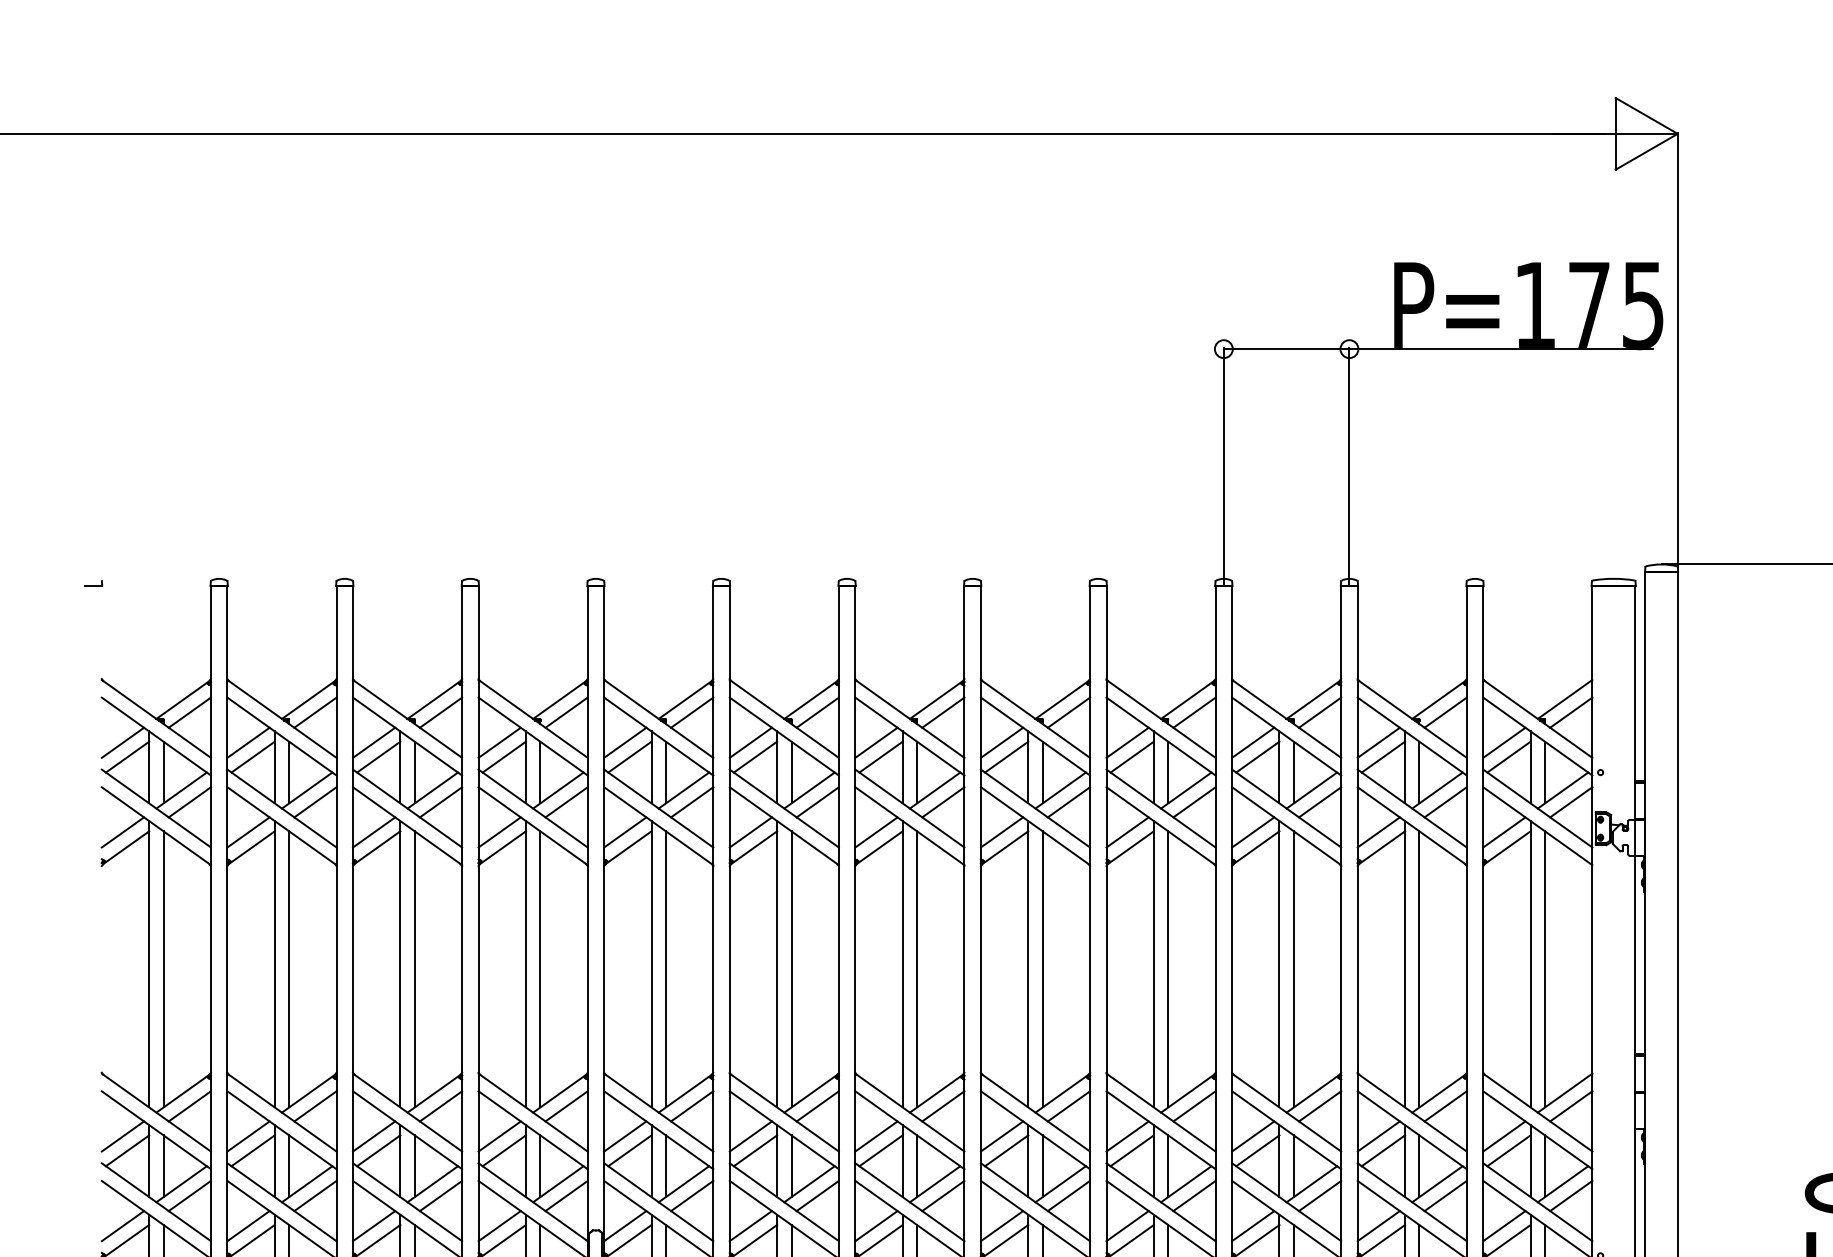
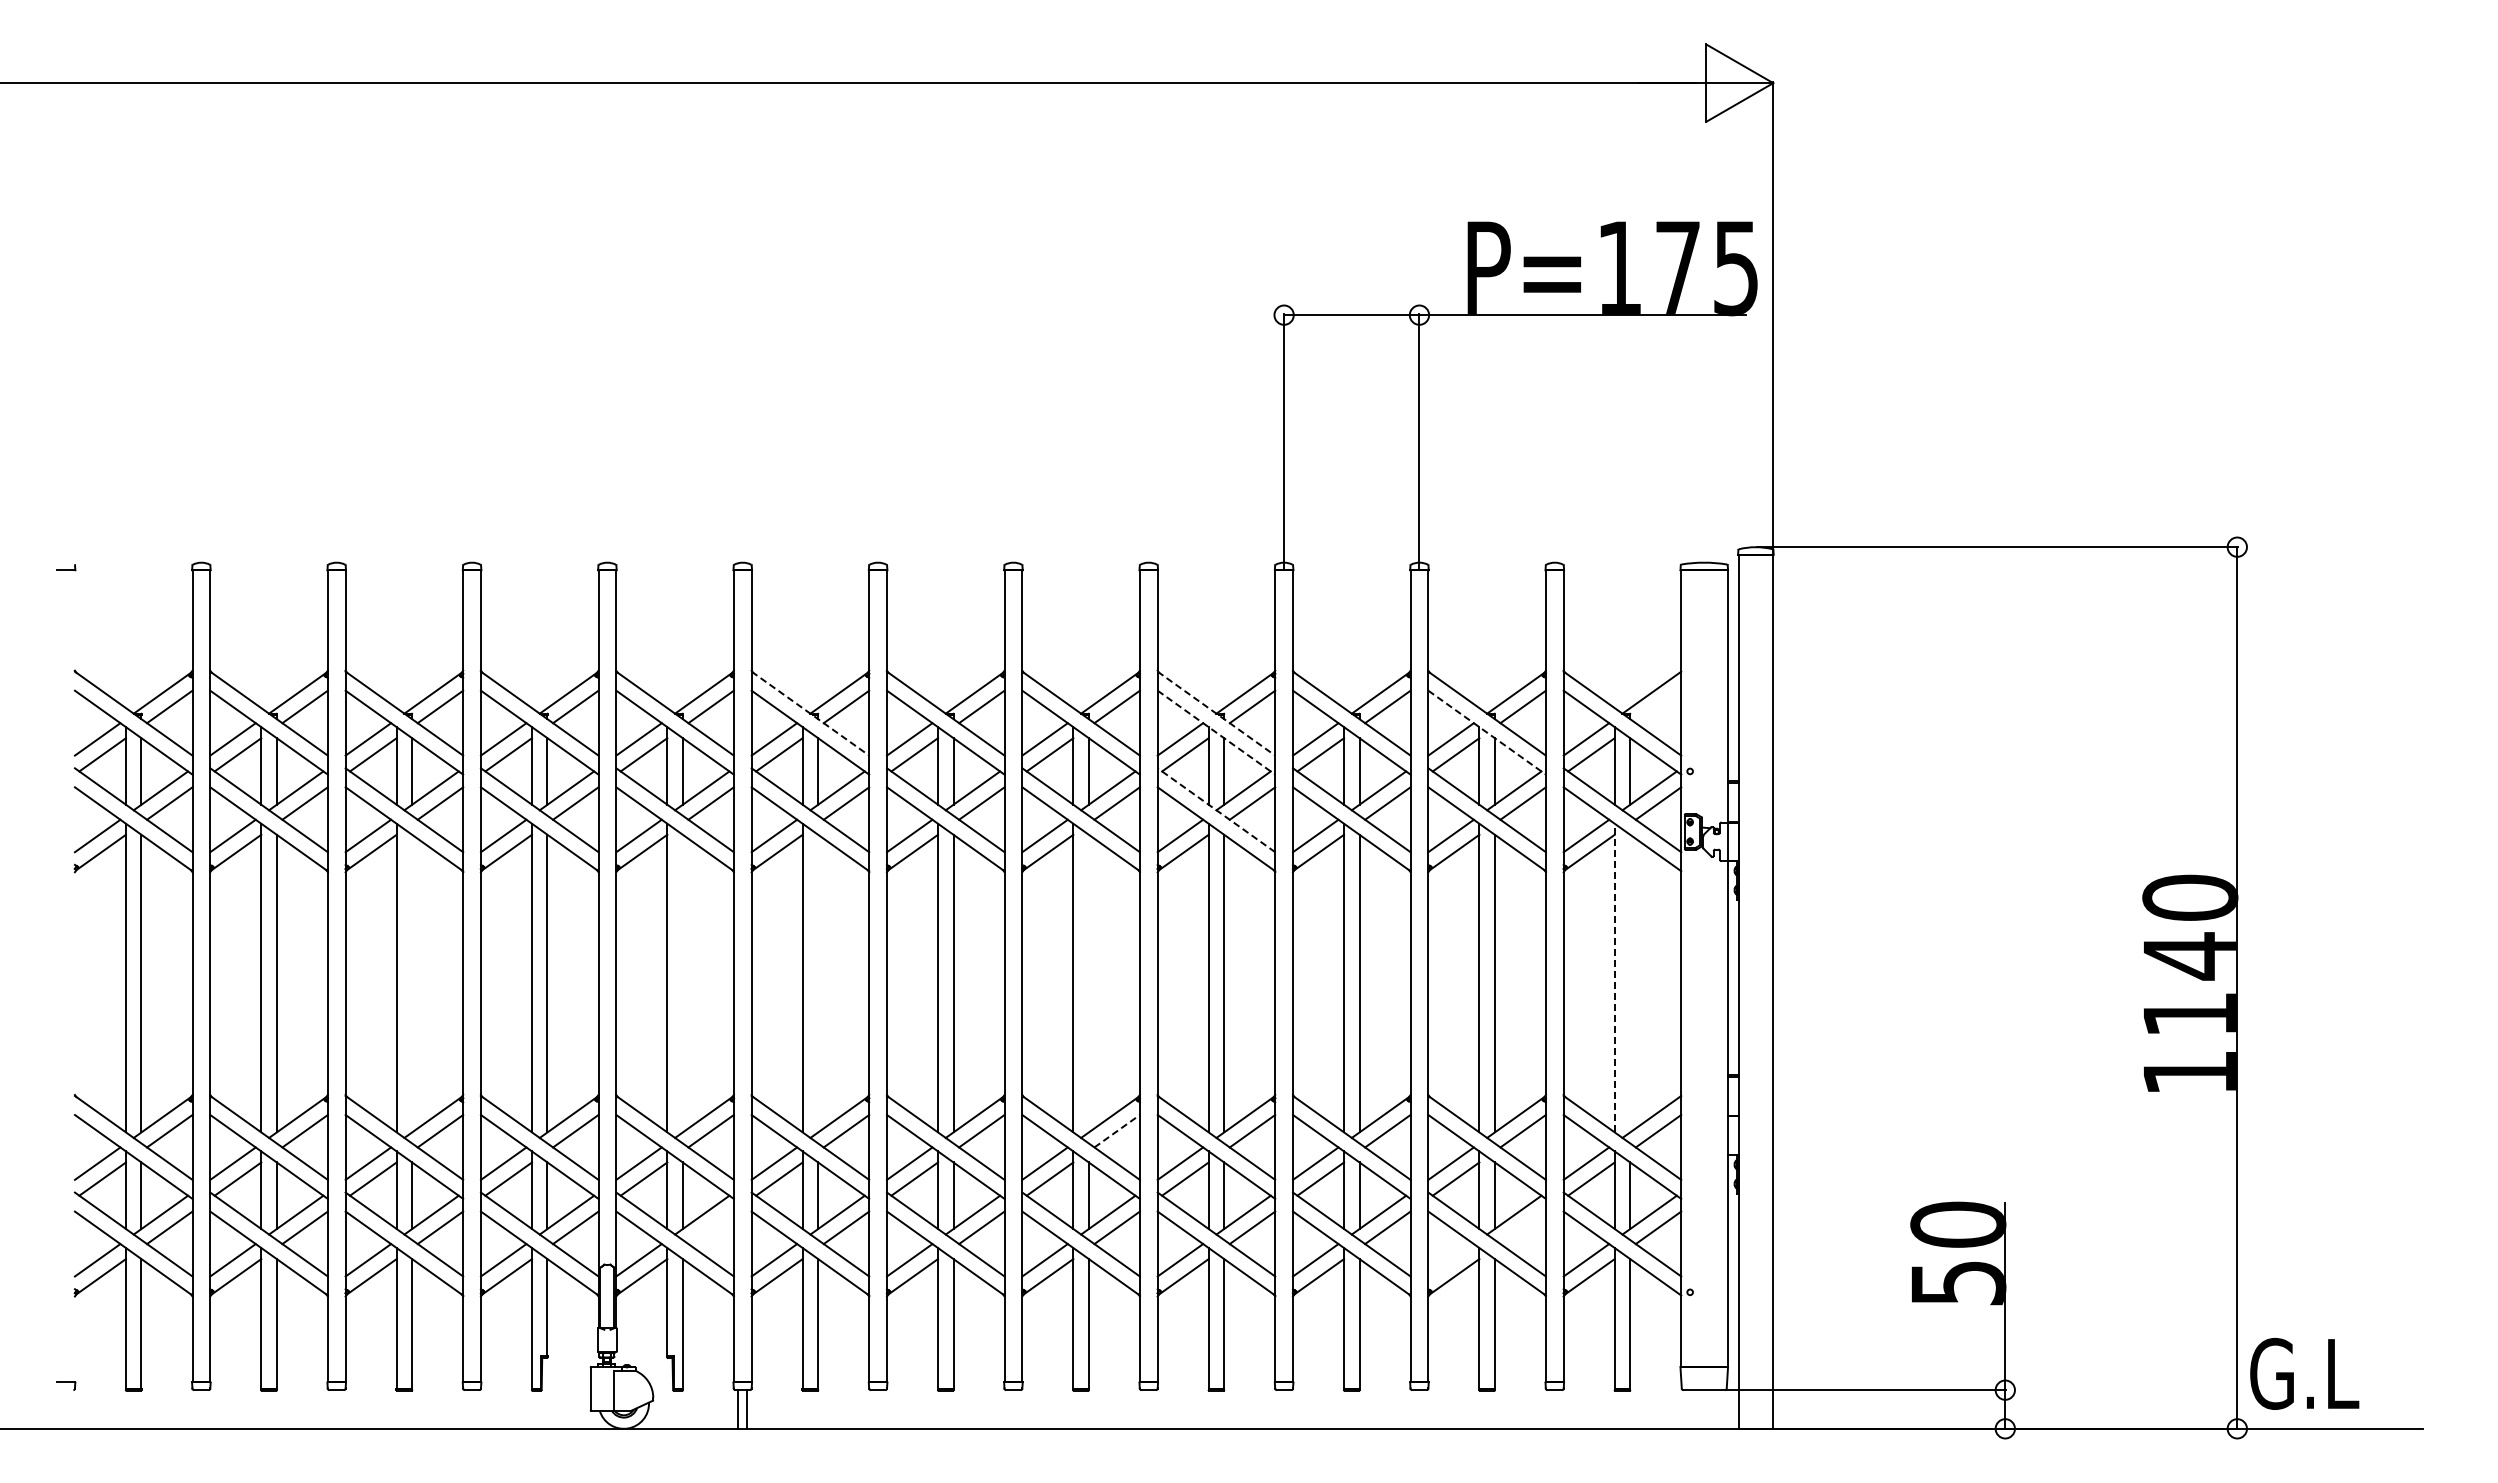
line: (1571, 712) -> (1658, 706), removed
line: (784, 718) -> (810, 713), solid -> dashed
line: (1161, 718) -> (1216, 713), solid -> dashed
line: (1161, 736) -> (1216, 732), solid -> dashed
line: (1412, 736) -> (1487, 732), solid -> dashed
line: (1161, 807) -> (1216, 809), solid -> dashed
line: (1530, 963) -> (1614, 977), solid -> dashed
line: (415, 969) -> (412, 983), removed
line: (665, 969) -> (682, 983), removed
line: (791, 969) -> (818, 983), removed
line: (1042, 969) -> (1088, 983), removed
line: (1545, 969) -> (1630, 983), removed
line: (1069, 1106) -> (1117, 1131), solid -> dashed
line: (691, 1195) -> (710, 1227), removed
line: (1445, 1195) -> (1522, 1227), removed
line: (1378, 1226) -> (1450, 1260), removed

